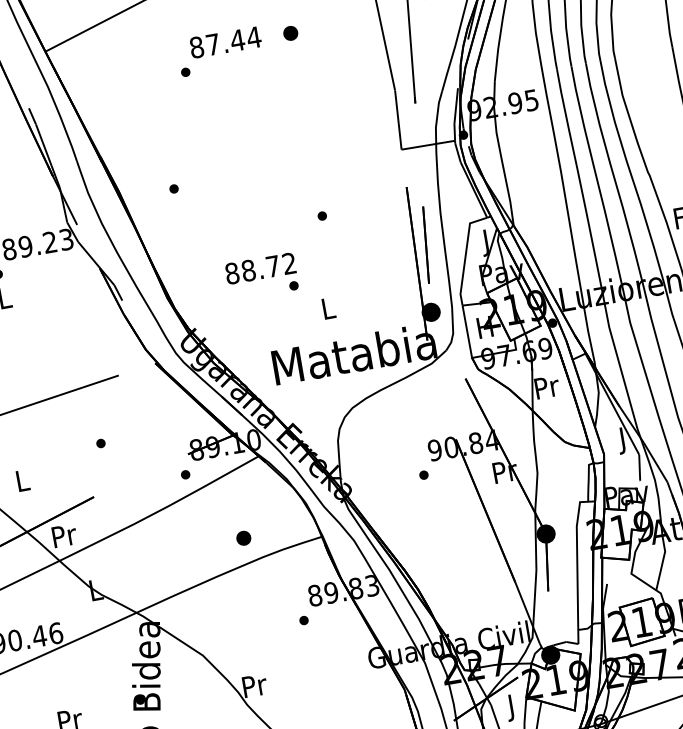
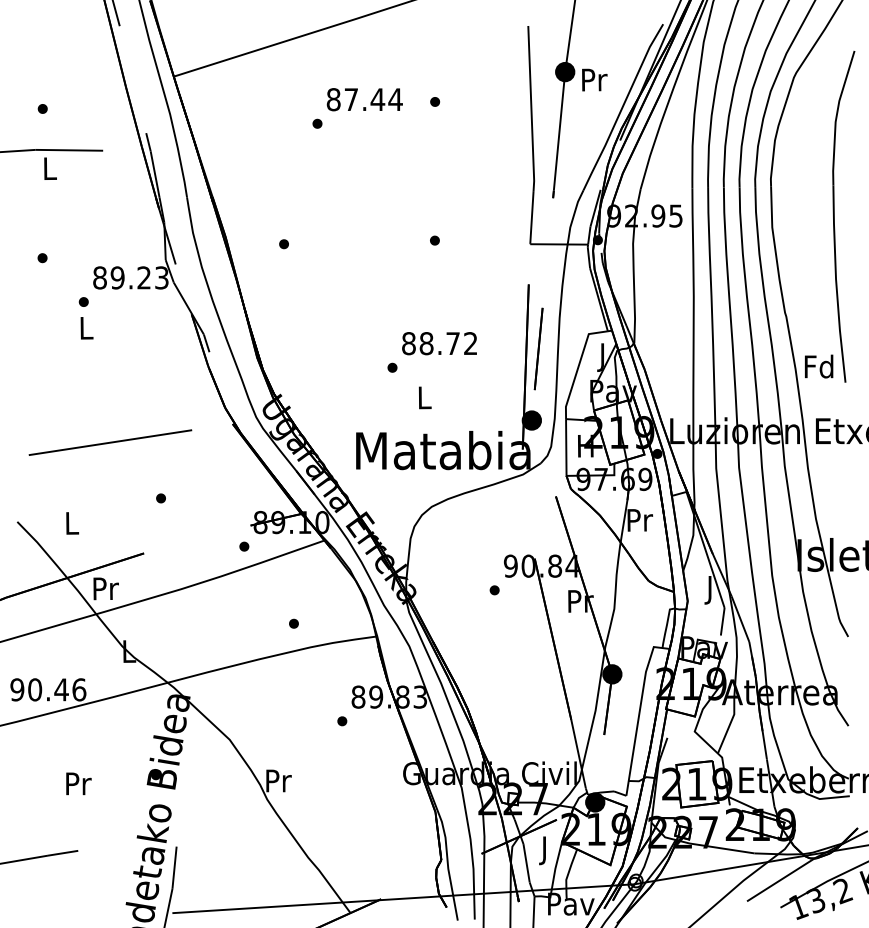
part: (291, 32) -> (435, 101), size x0.62
part: (321, 216) -> (434, 240), moved
text: (260, 268) -> (439, 343), moved
part: (243, 537) -> (293, 623), size x0.62

